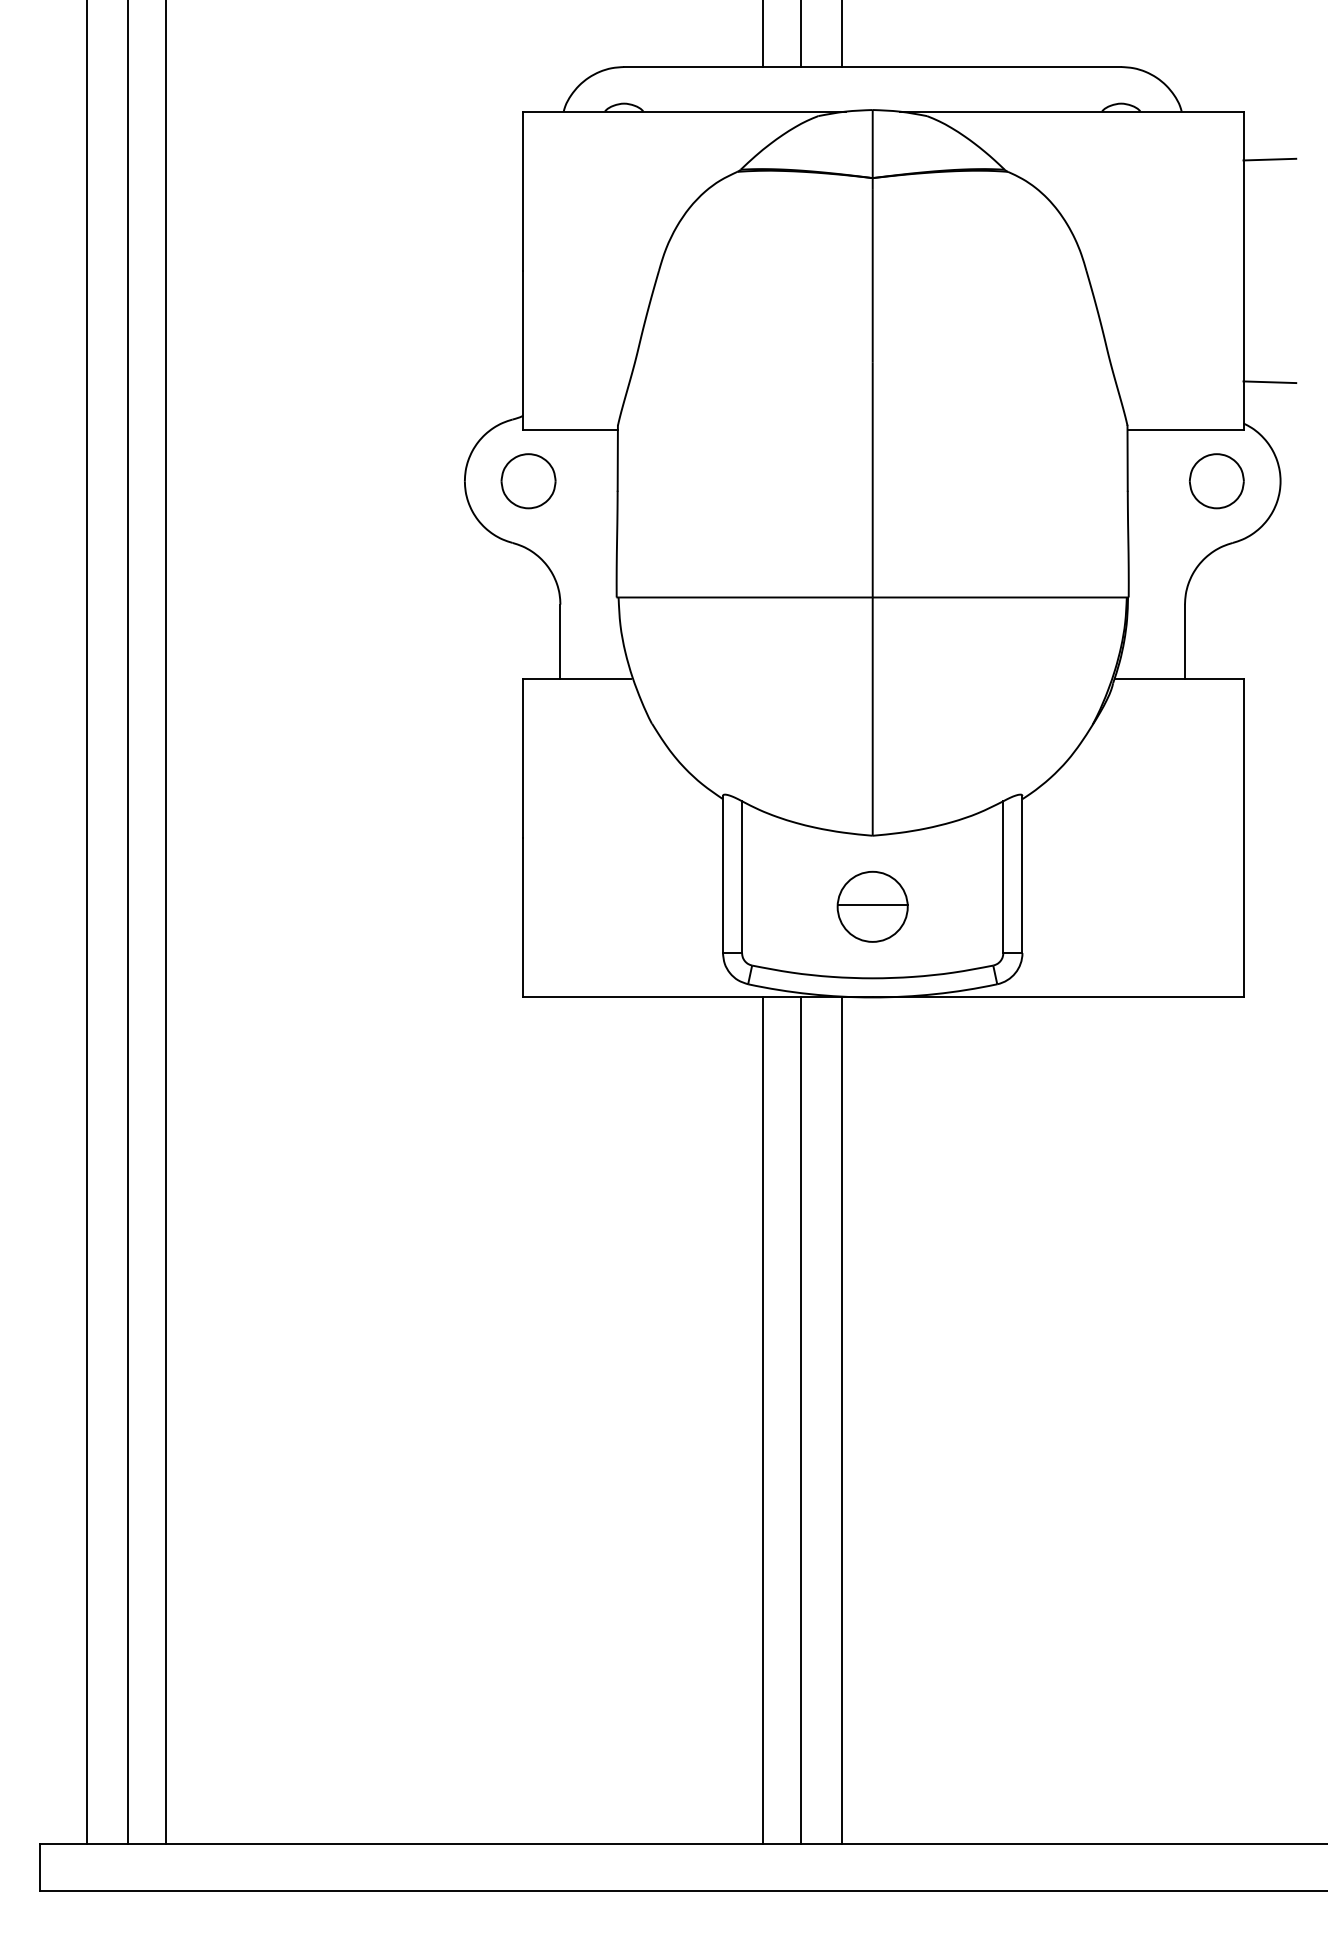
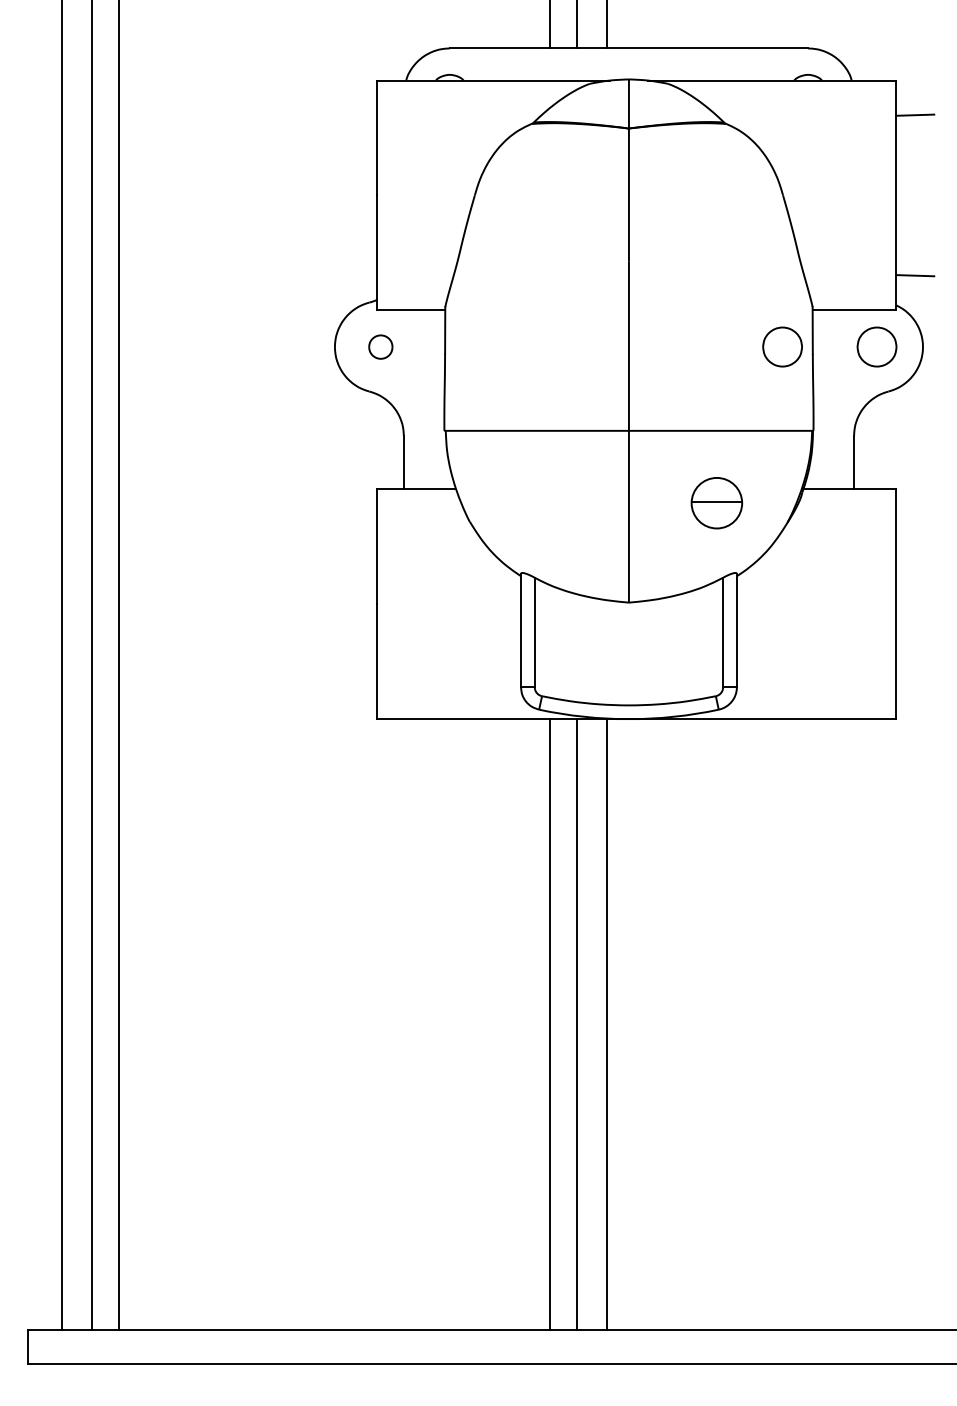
part: (528, 481) -> (380, 347), size x0.6
part: (1085, 481) -> (782, 347), added
part: (872, 906) -> (716, 502), moved

